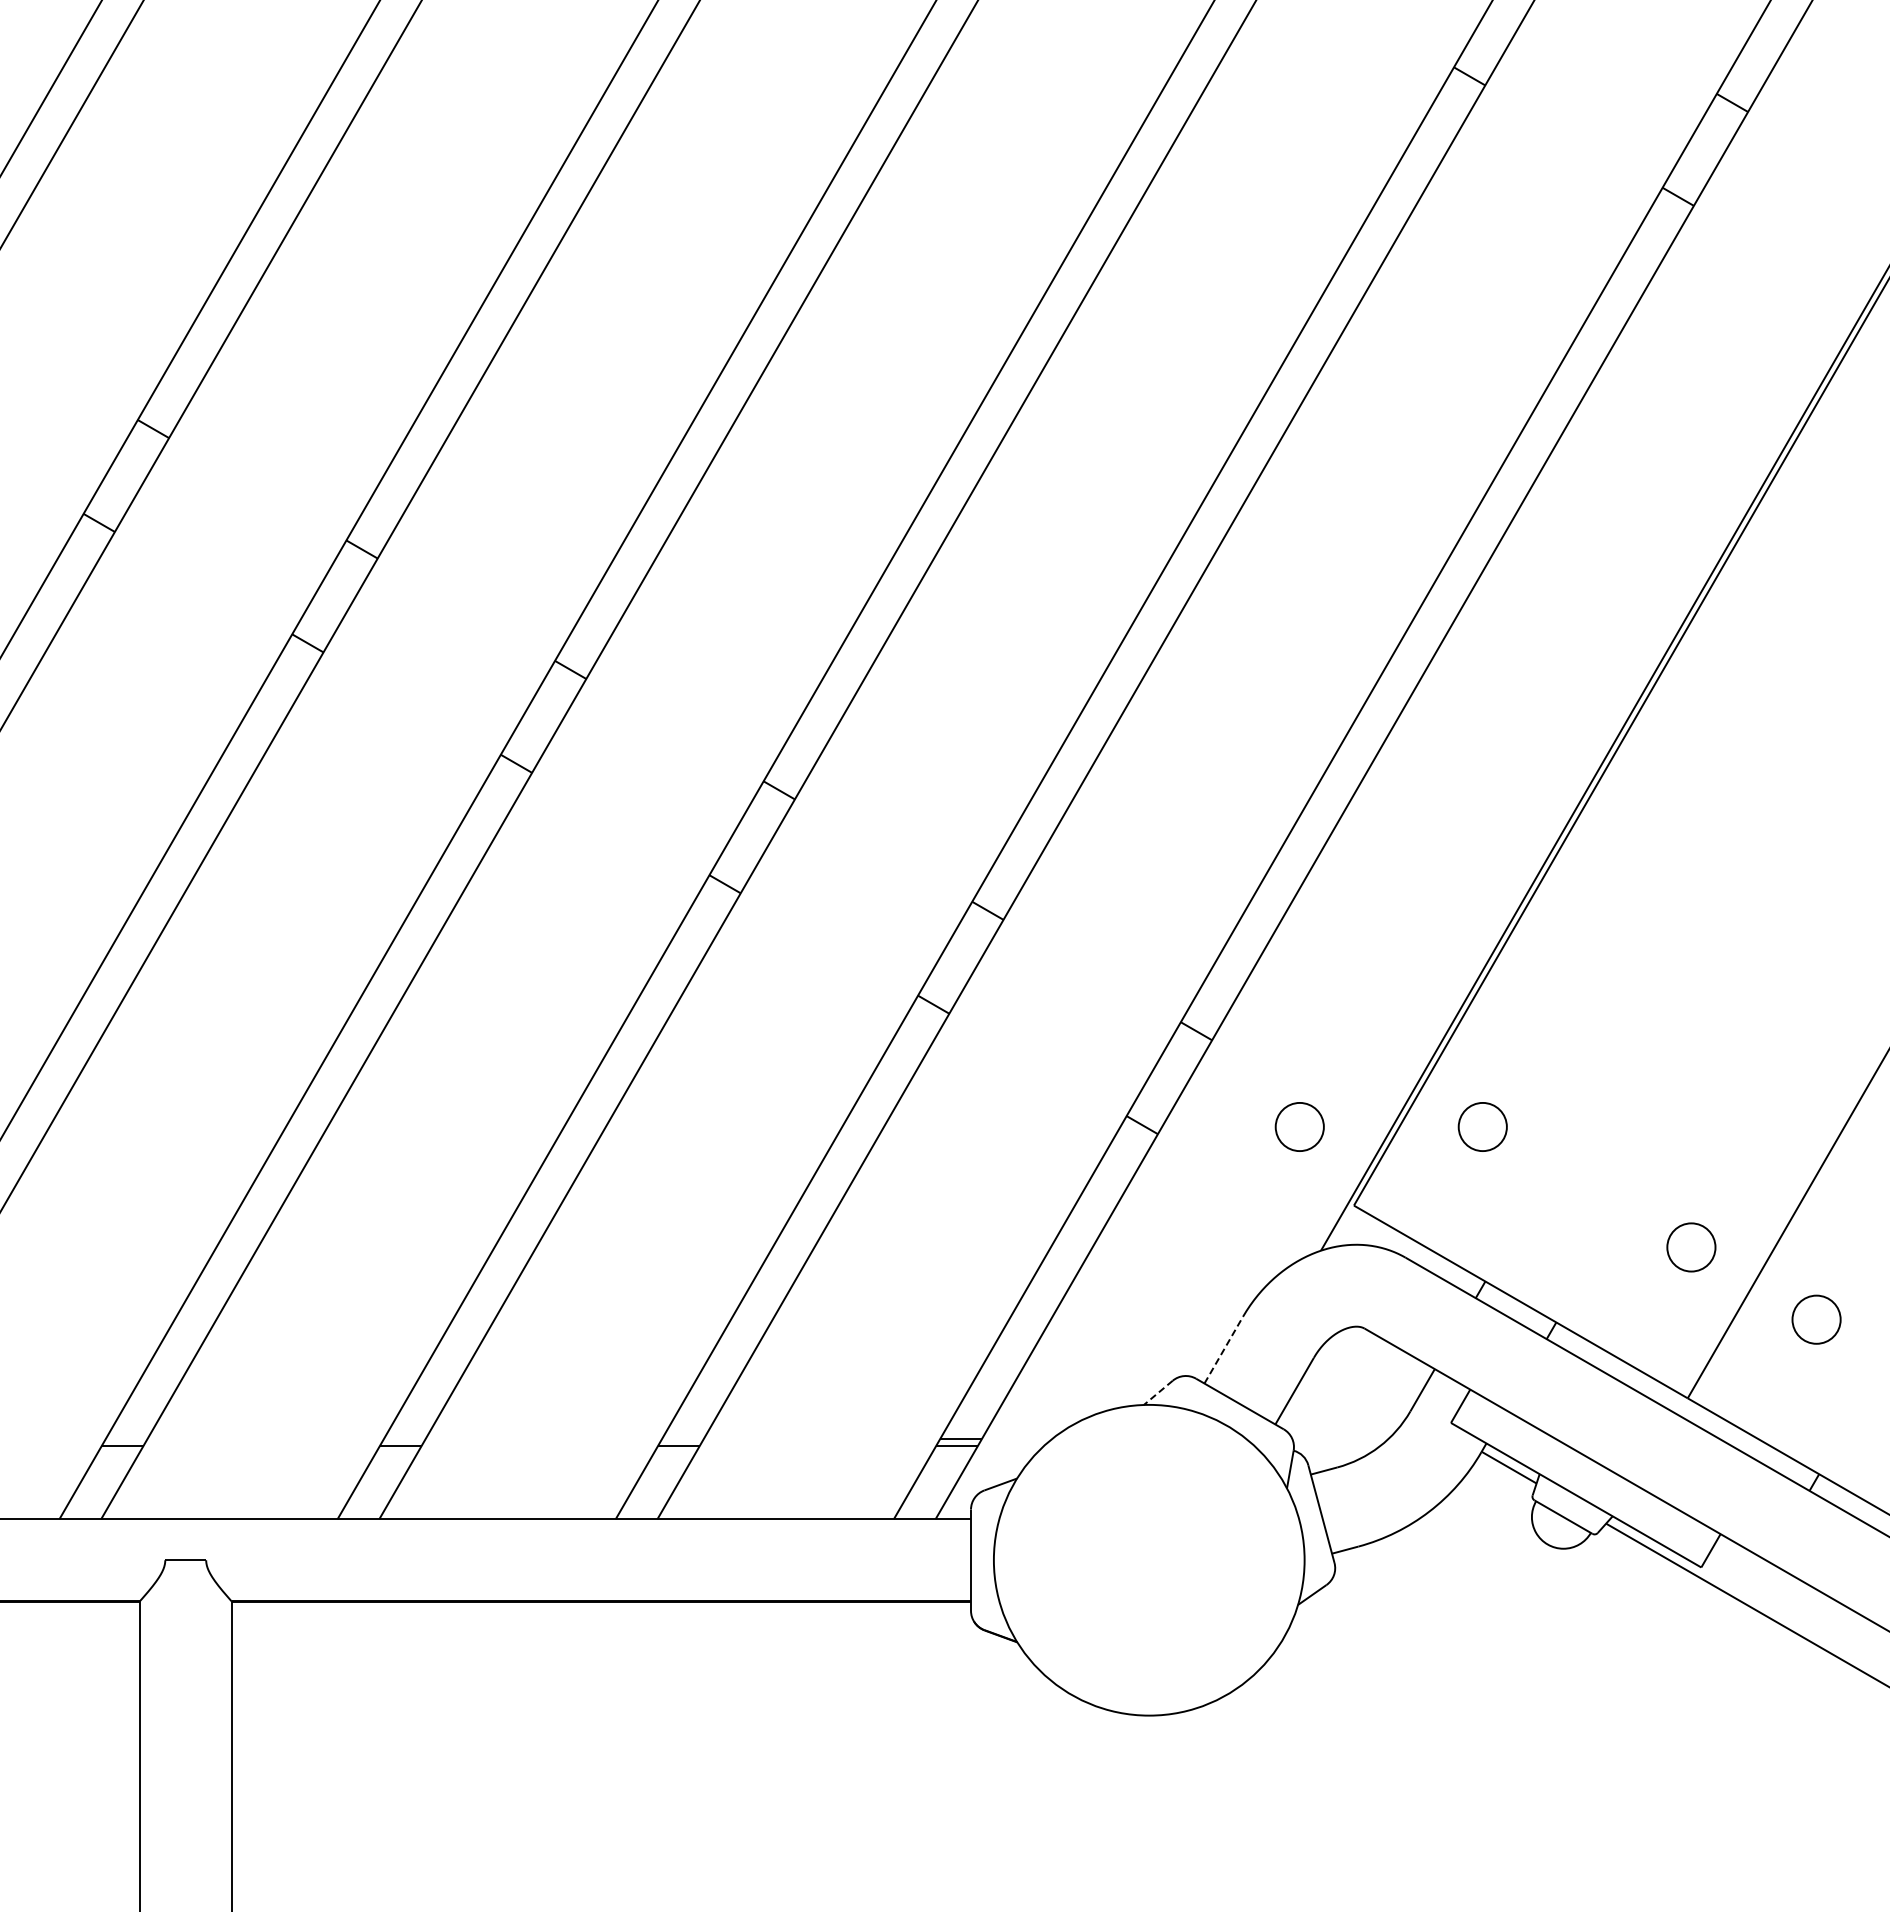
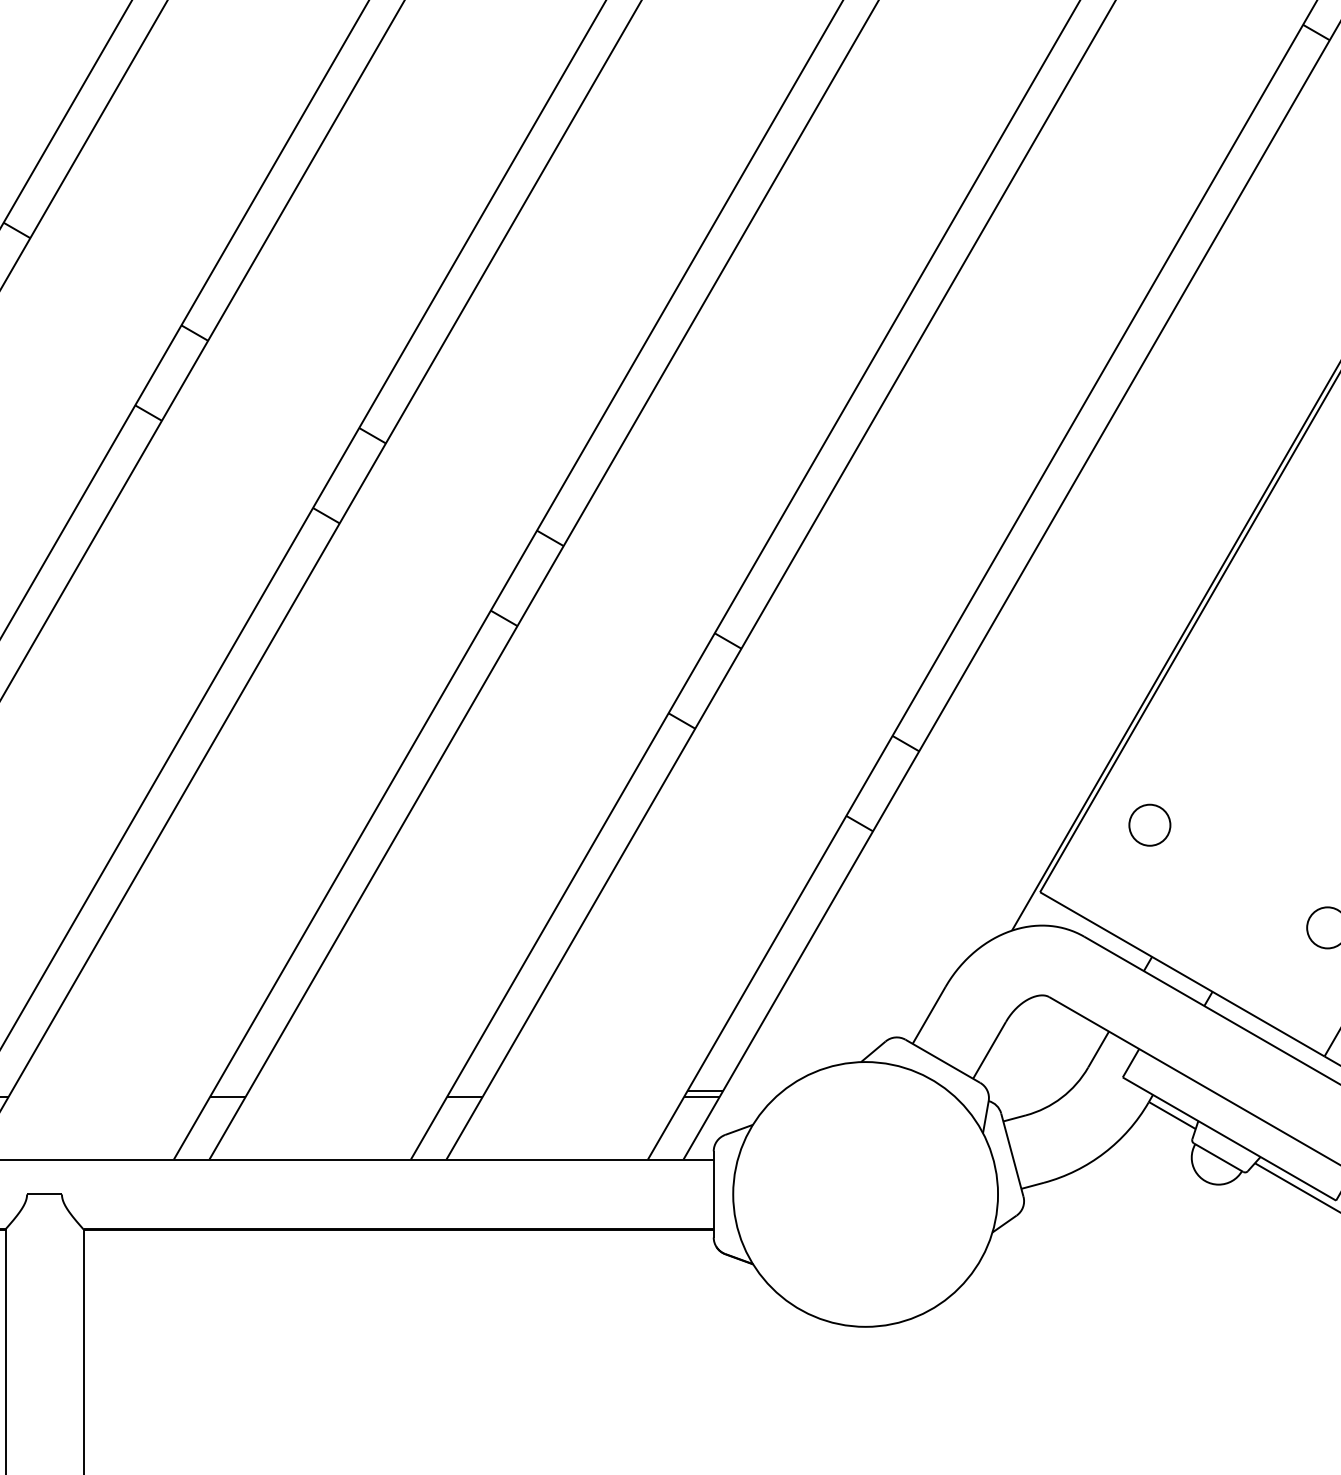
circle: (1299, 1126) -> (993, 824), removed
line: (1223, 1350) -> (928, 1015), dashed -> solid
line: (1158, 1392) -> (873, 1051), dashed -> solid

